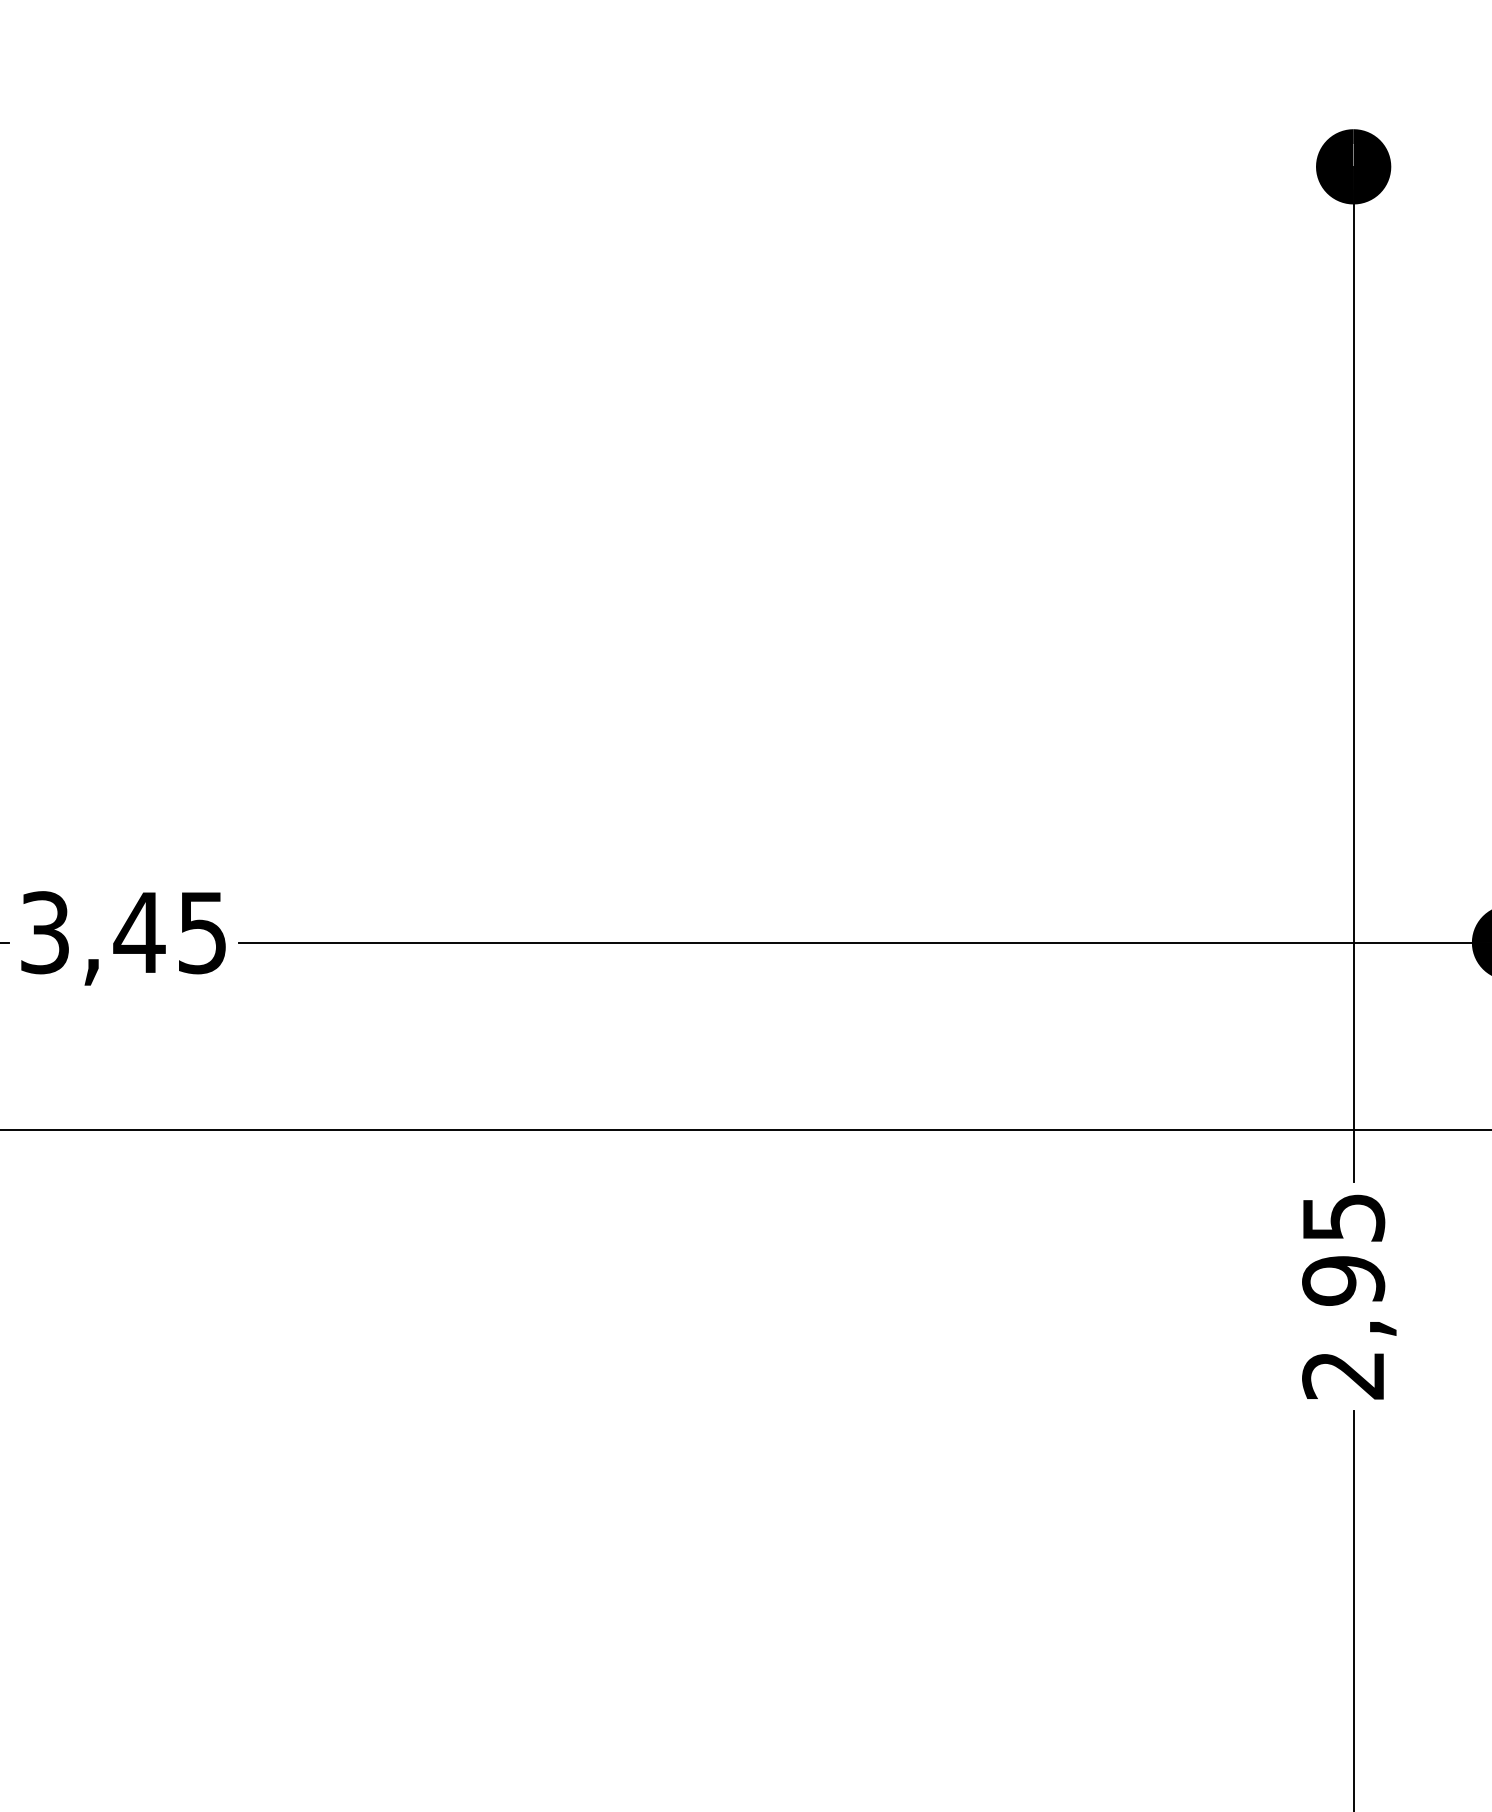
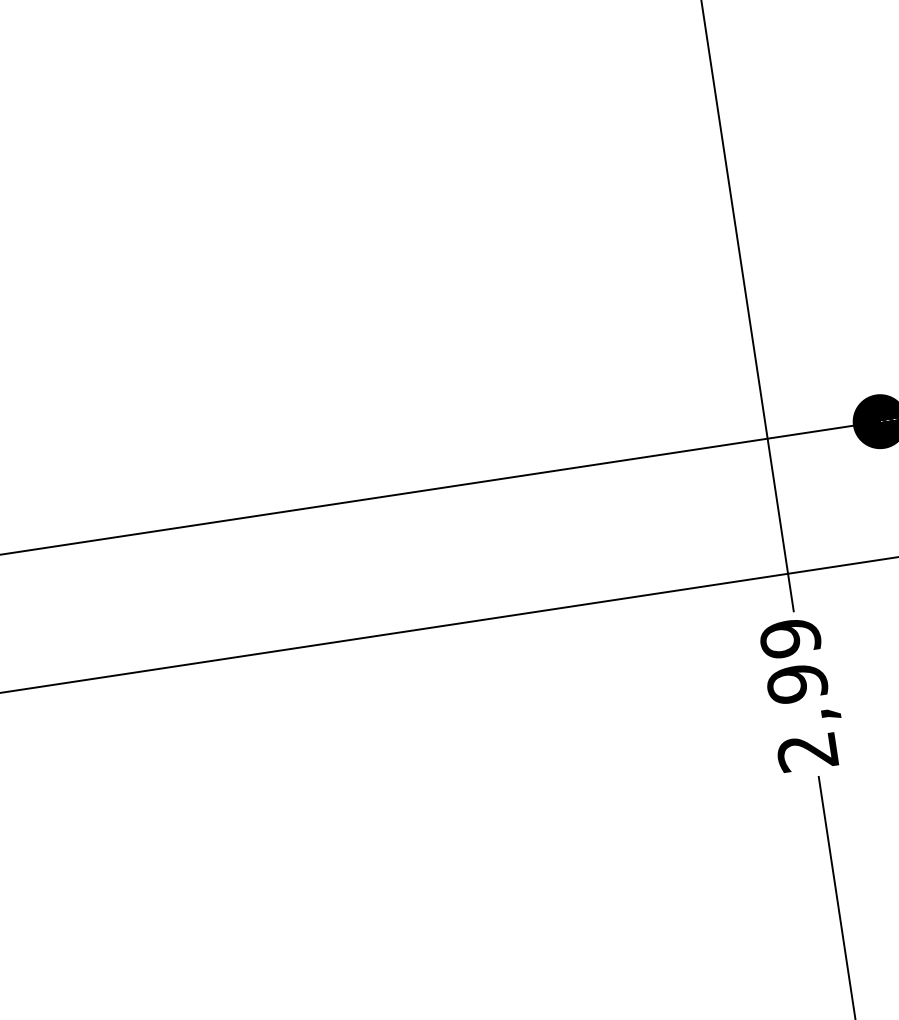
text: (1343, 1217) -> (790, 638), 2,95 -> 2,99

